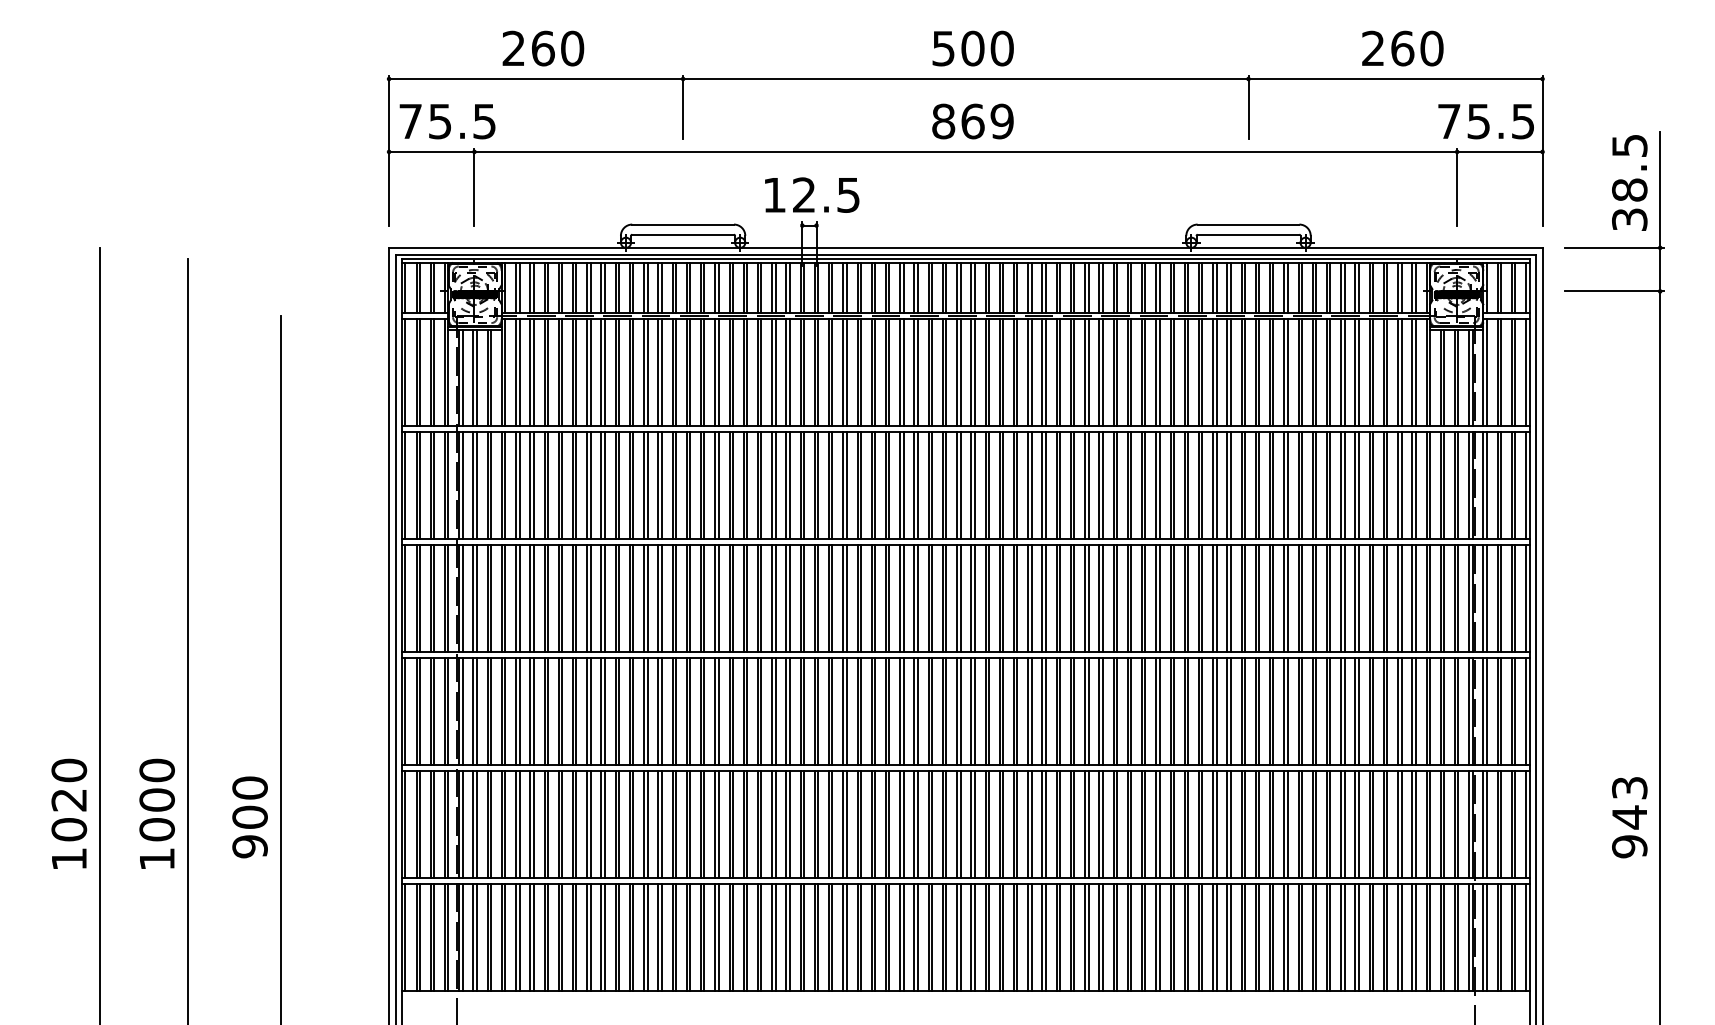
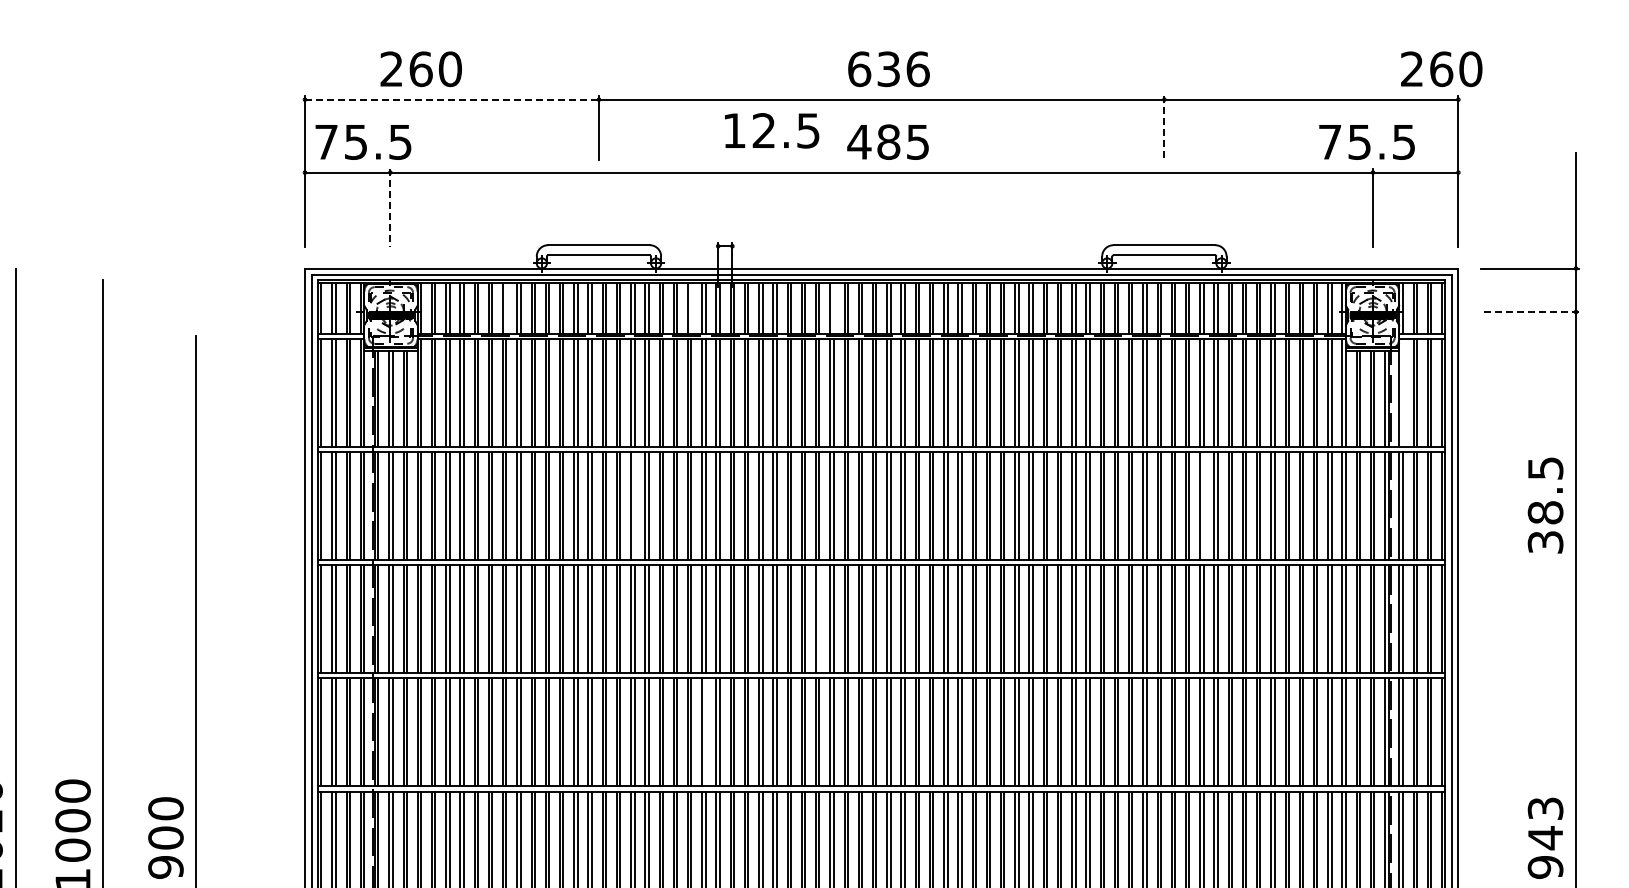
text: (543, 48) -> (421, 69), moved
text: (973, 48) -> (889, 69), 500 -> 636
text: (1402, 48) -> (1441, 69), moved
line: (536, 79) -> (452, 100), solid -> dashed
line: (1248, 107) -> (1164, 128), solid -> dashed
text: (972, 121) -> (888, 142), 869 -> 485
text: (1485, 121) -> (1366, 142), moved
text: (1629, 182) -> (1545, 505), moved
line: (474, 187) -> (390, 208), solid -> dashed
text: (812, 194) -> (772, 130), moved
line: (590, 287) -> (506, 308), removed
line: (775, 287) -> (691, 308), removed
line: (917, 287) -> (833, 308), removed
line: (1613, 291) -> (1529, 312), solid -> dashed
line: (1486, 371) -> (1402, 392), removed
line: (718, 485) -> (634, 506), removed
line: (1287, 485) -> (1203, 506), removed
line: (903, 598) -> (819, 619), removed
line: (789, 711) -> (705, 732), removed

